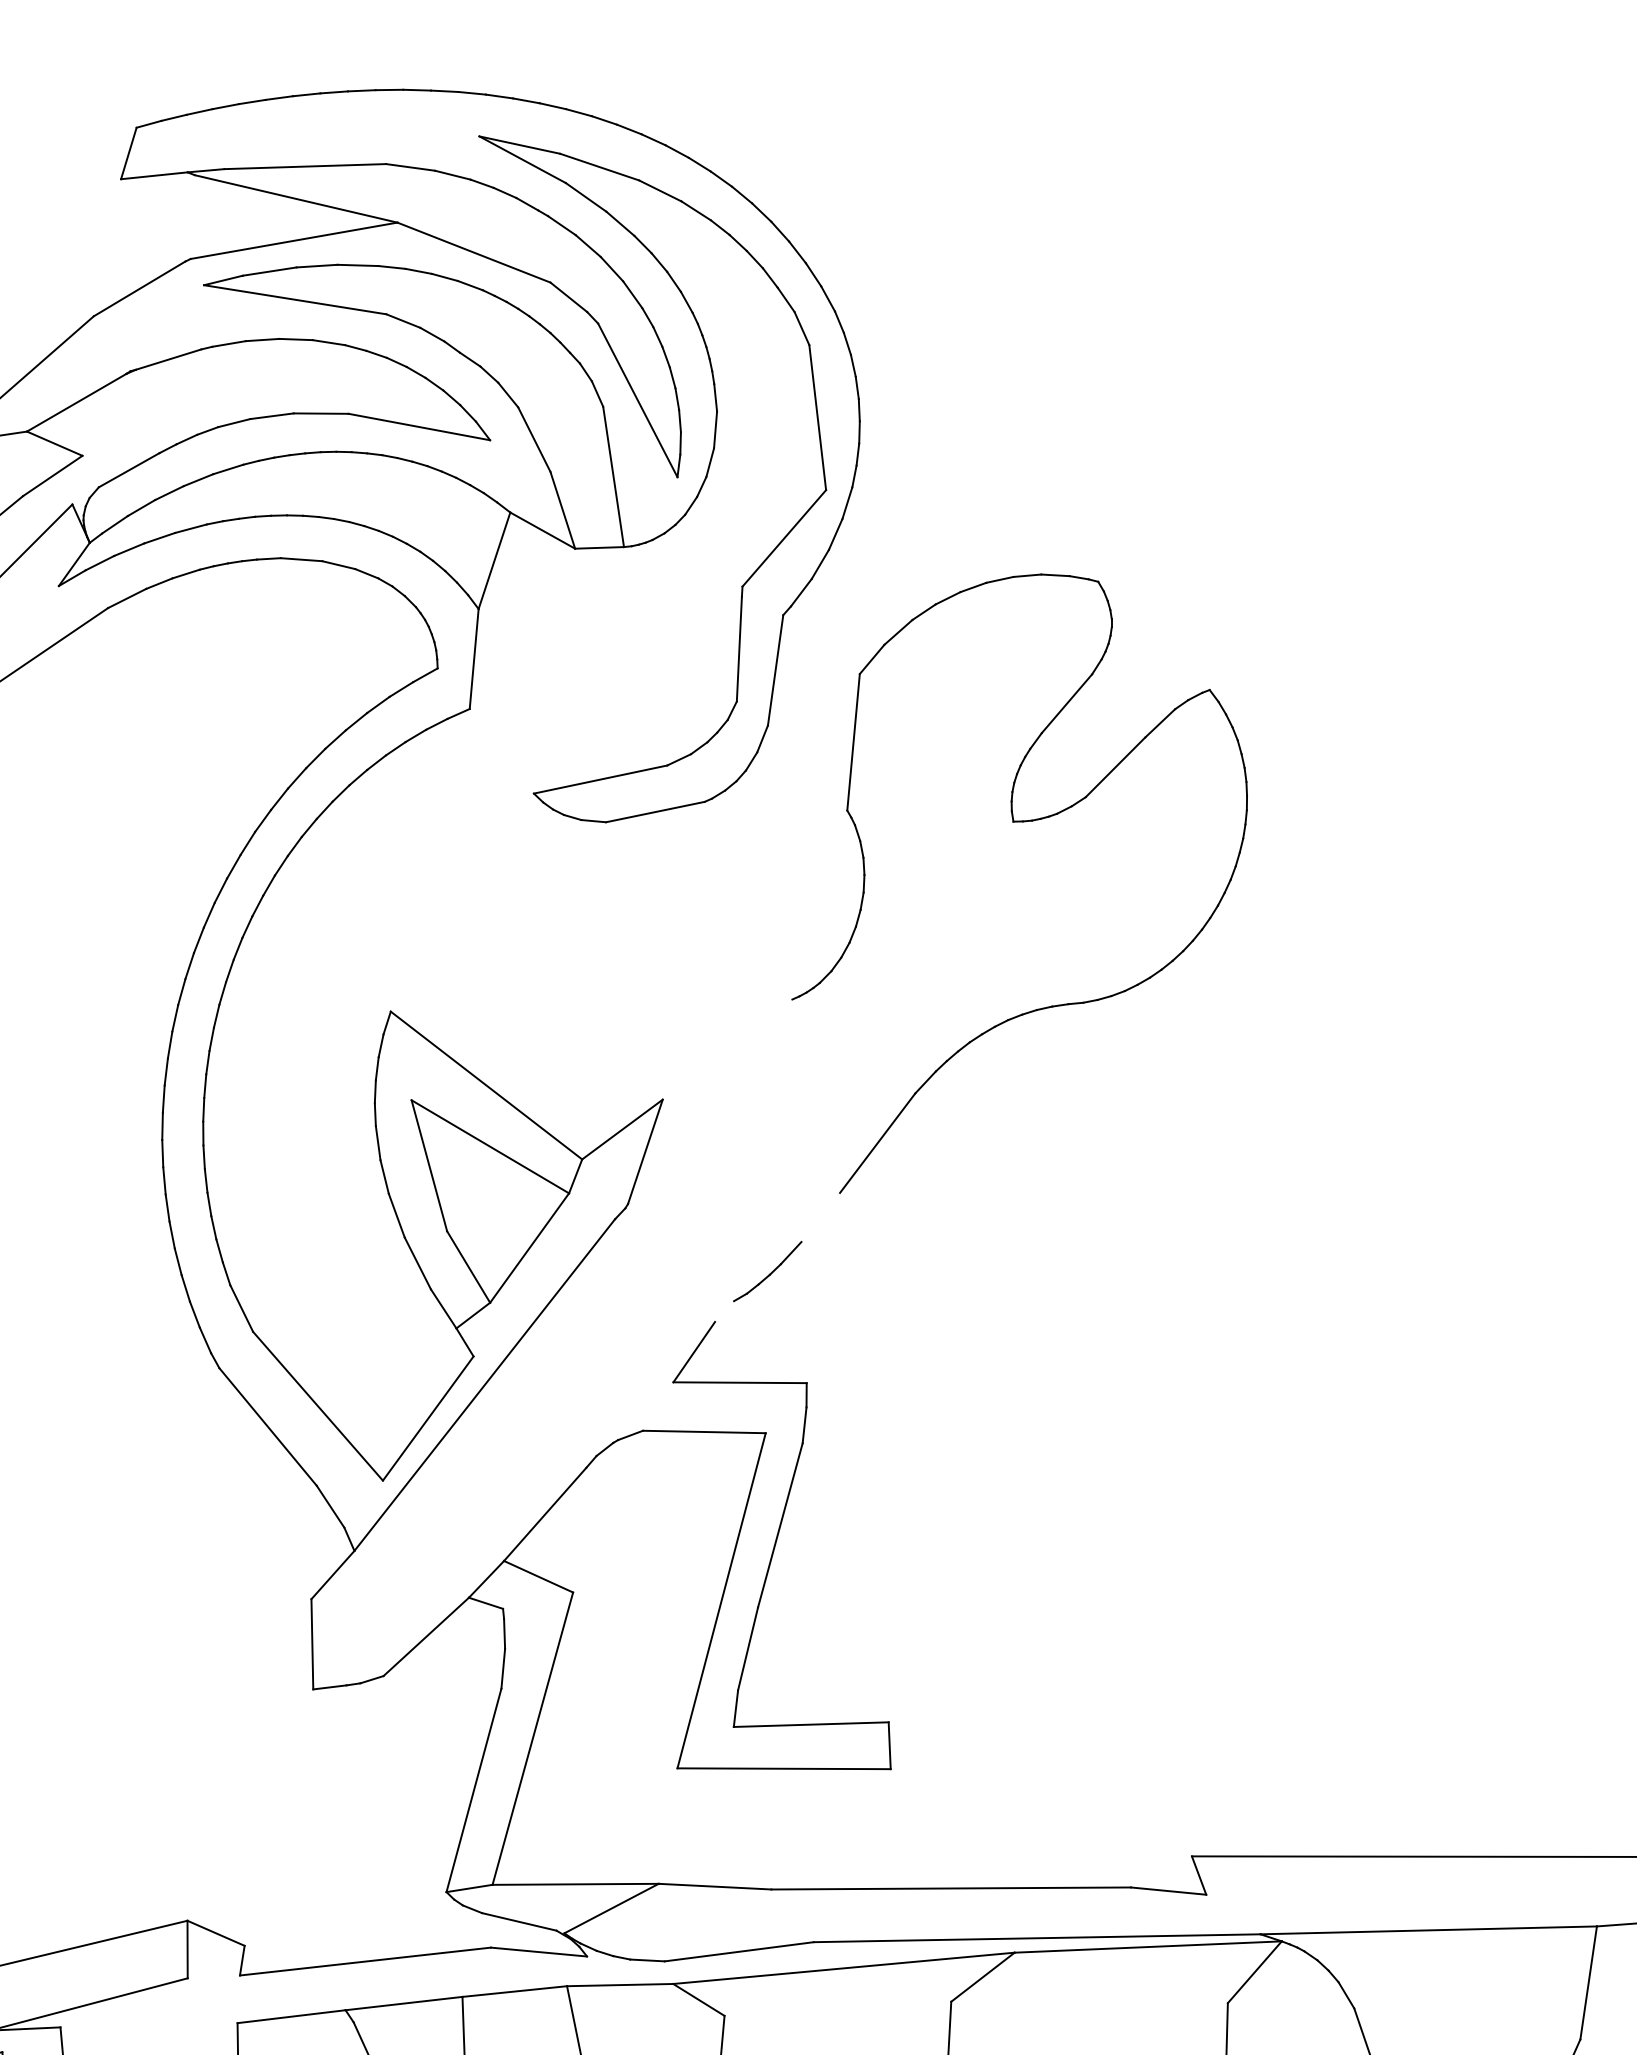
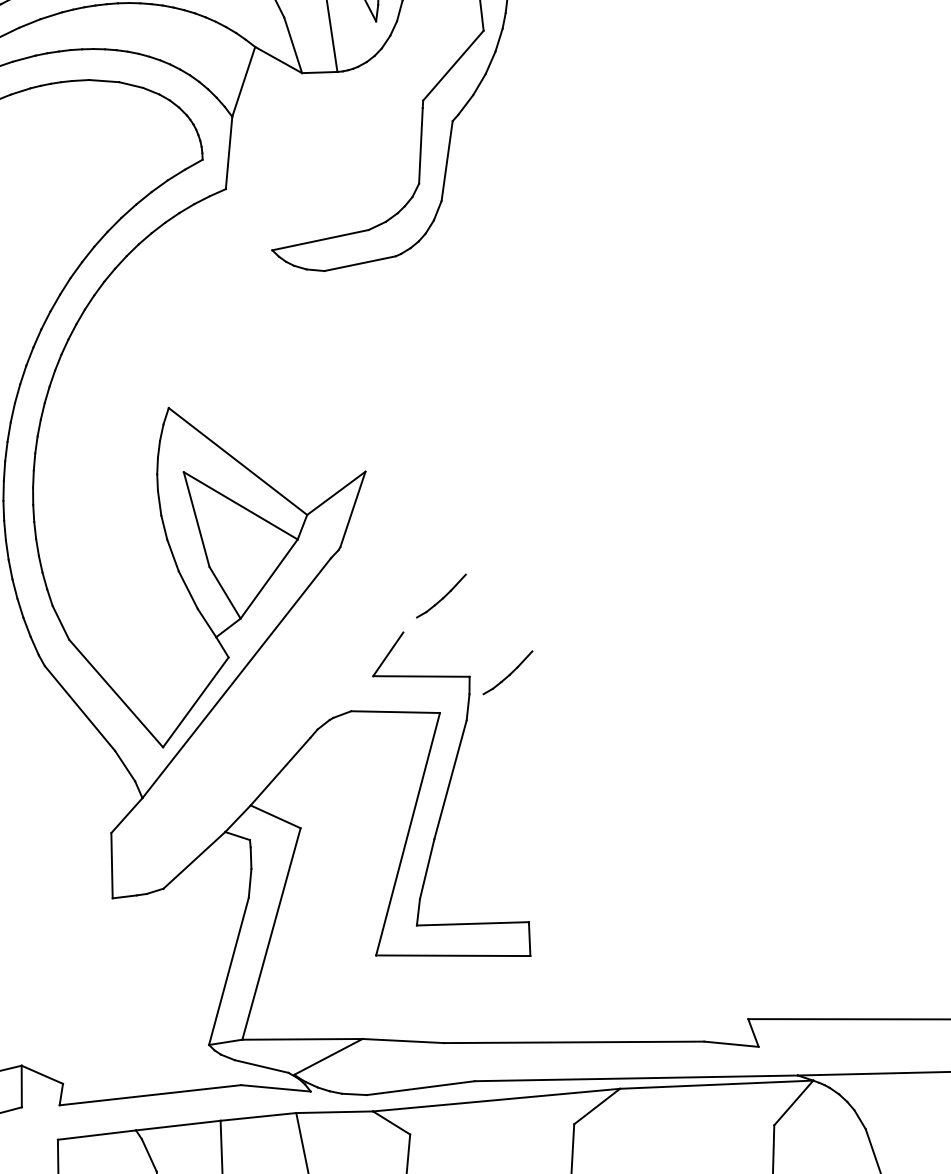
part: (1019, 822) -> (623, 271), removed
part: (859, 1377) -> (507, 672), added

